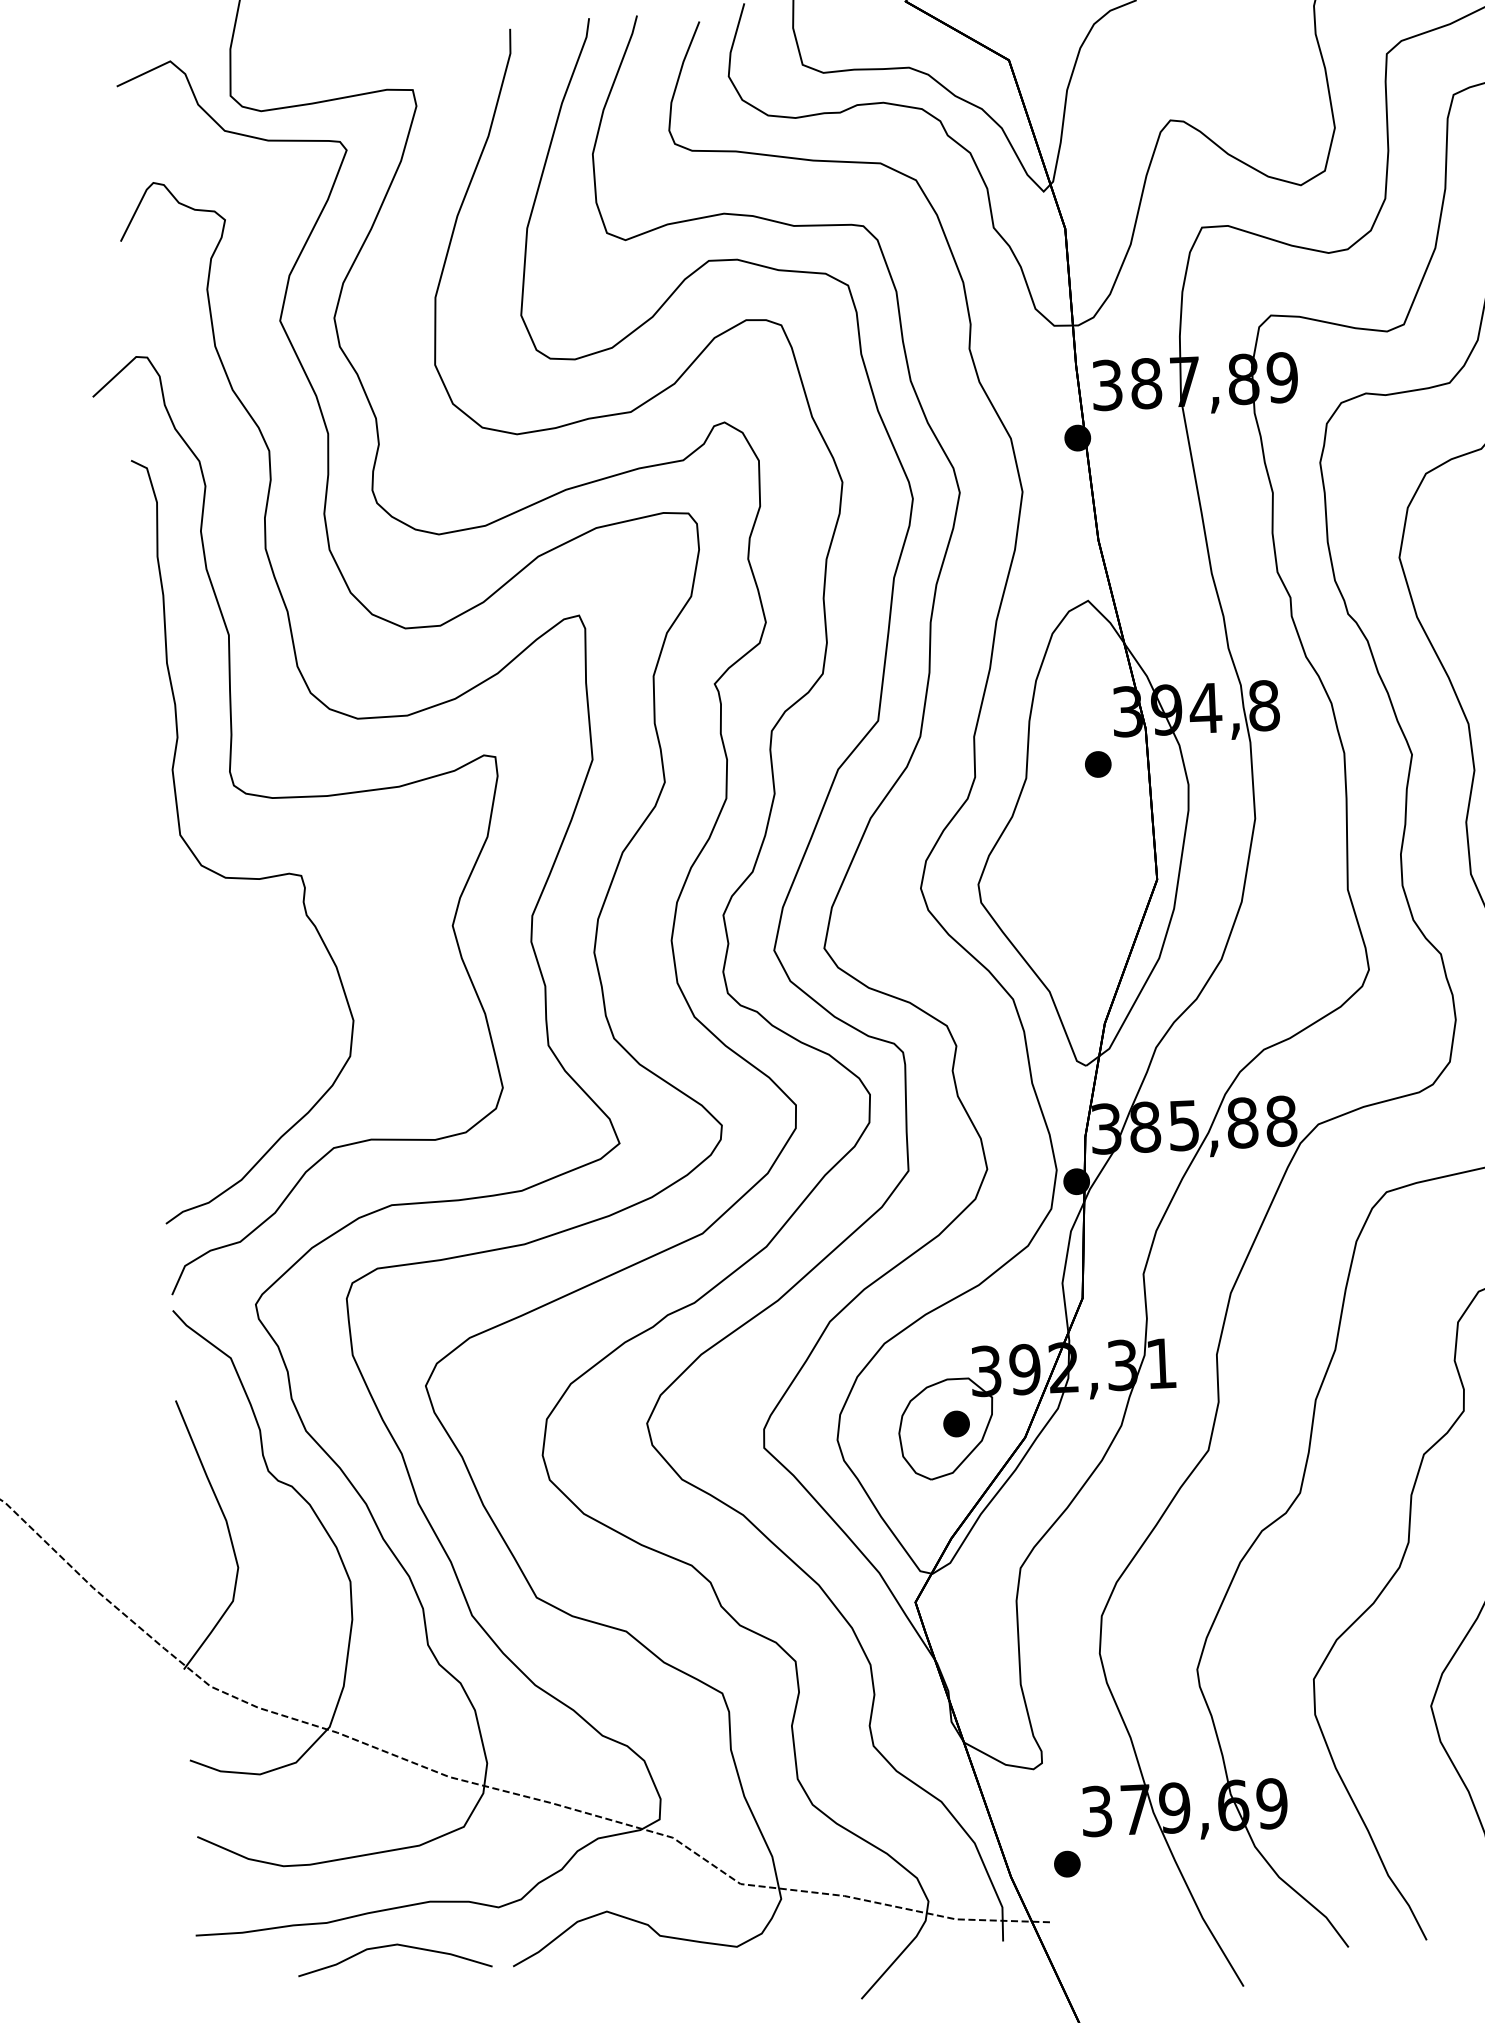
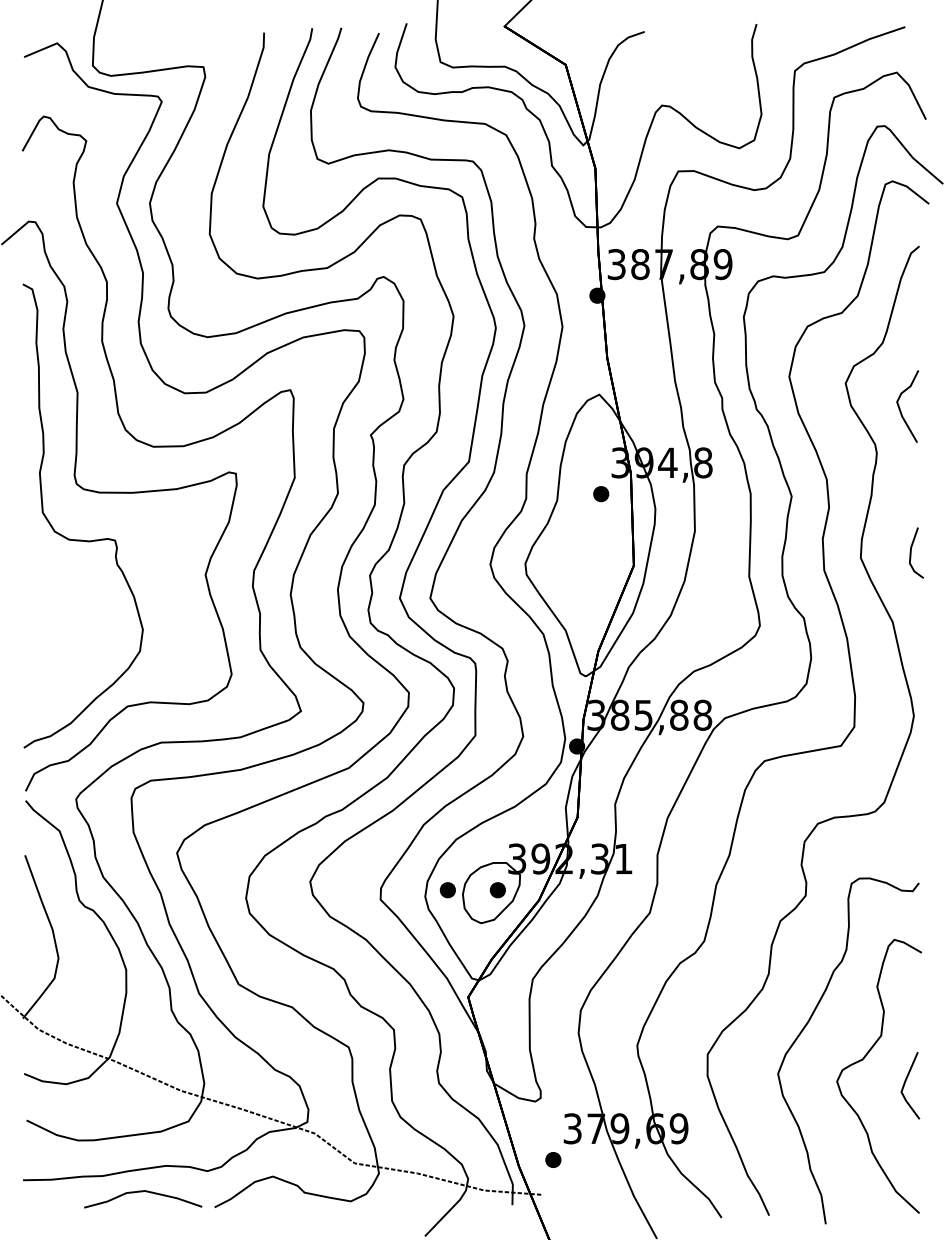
part: (873, 1428) -> (447, 890), added

